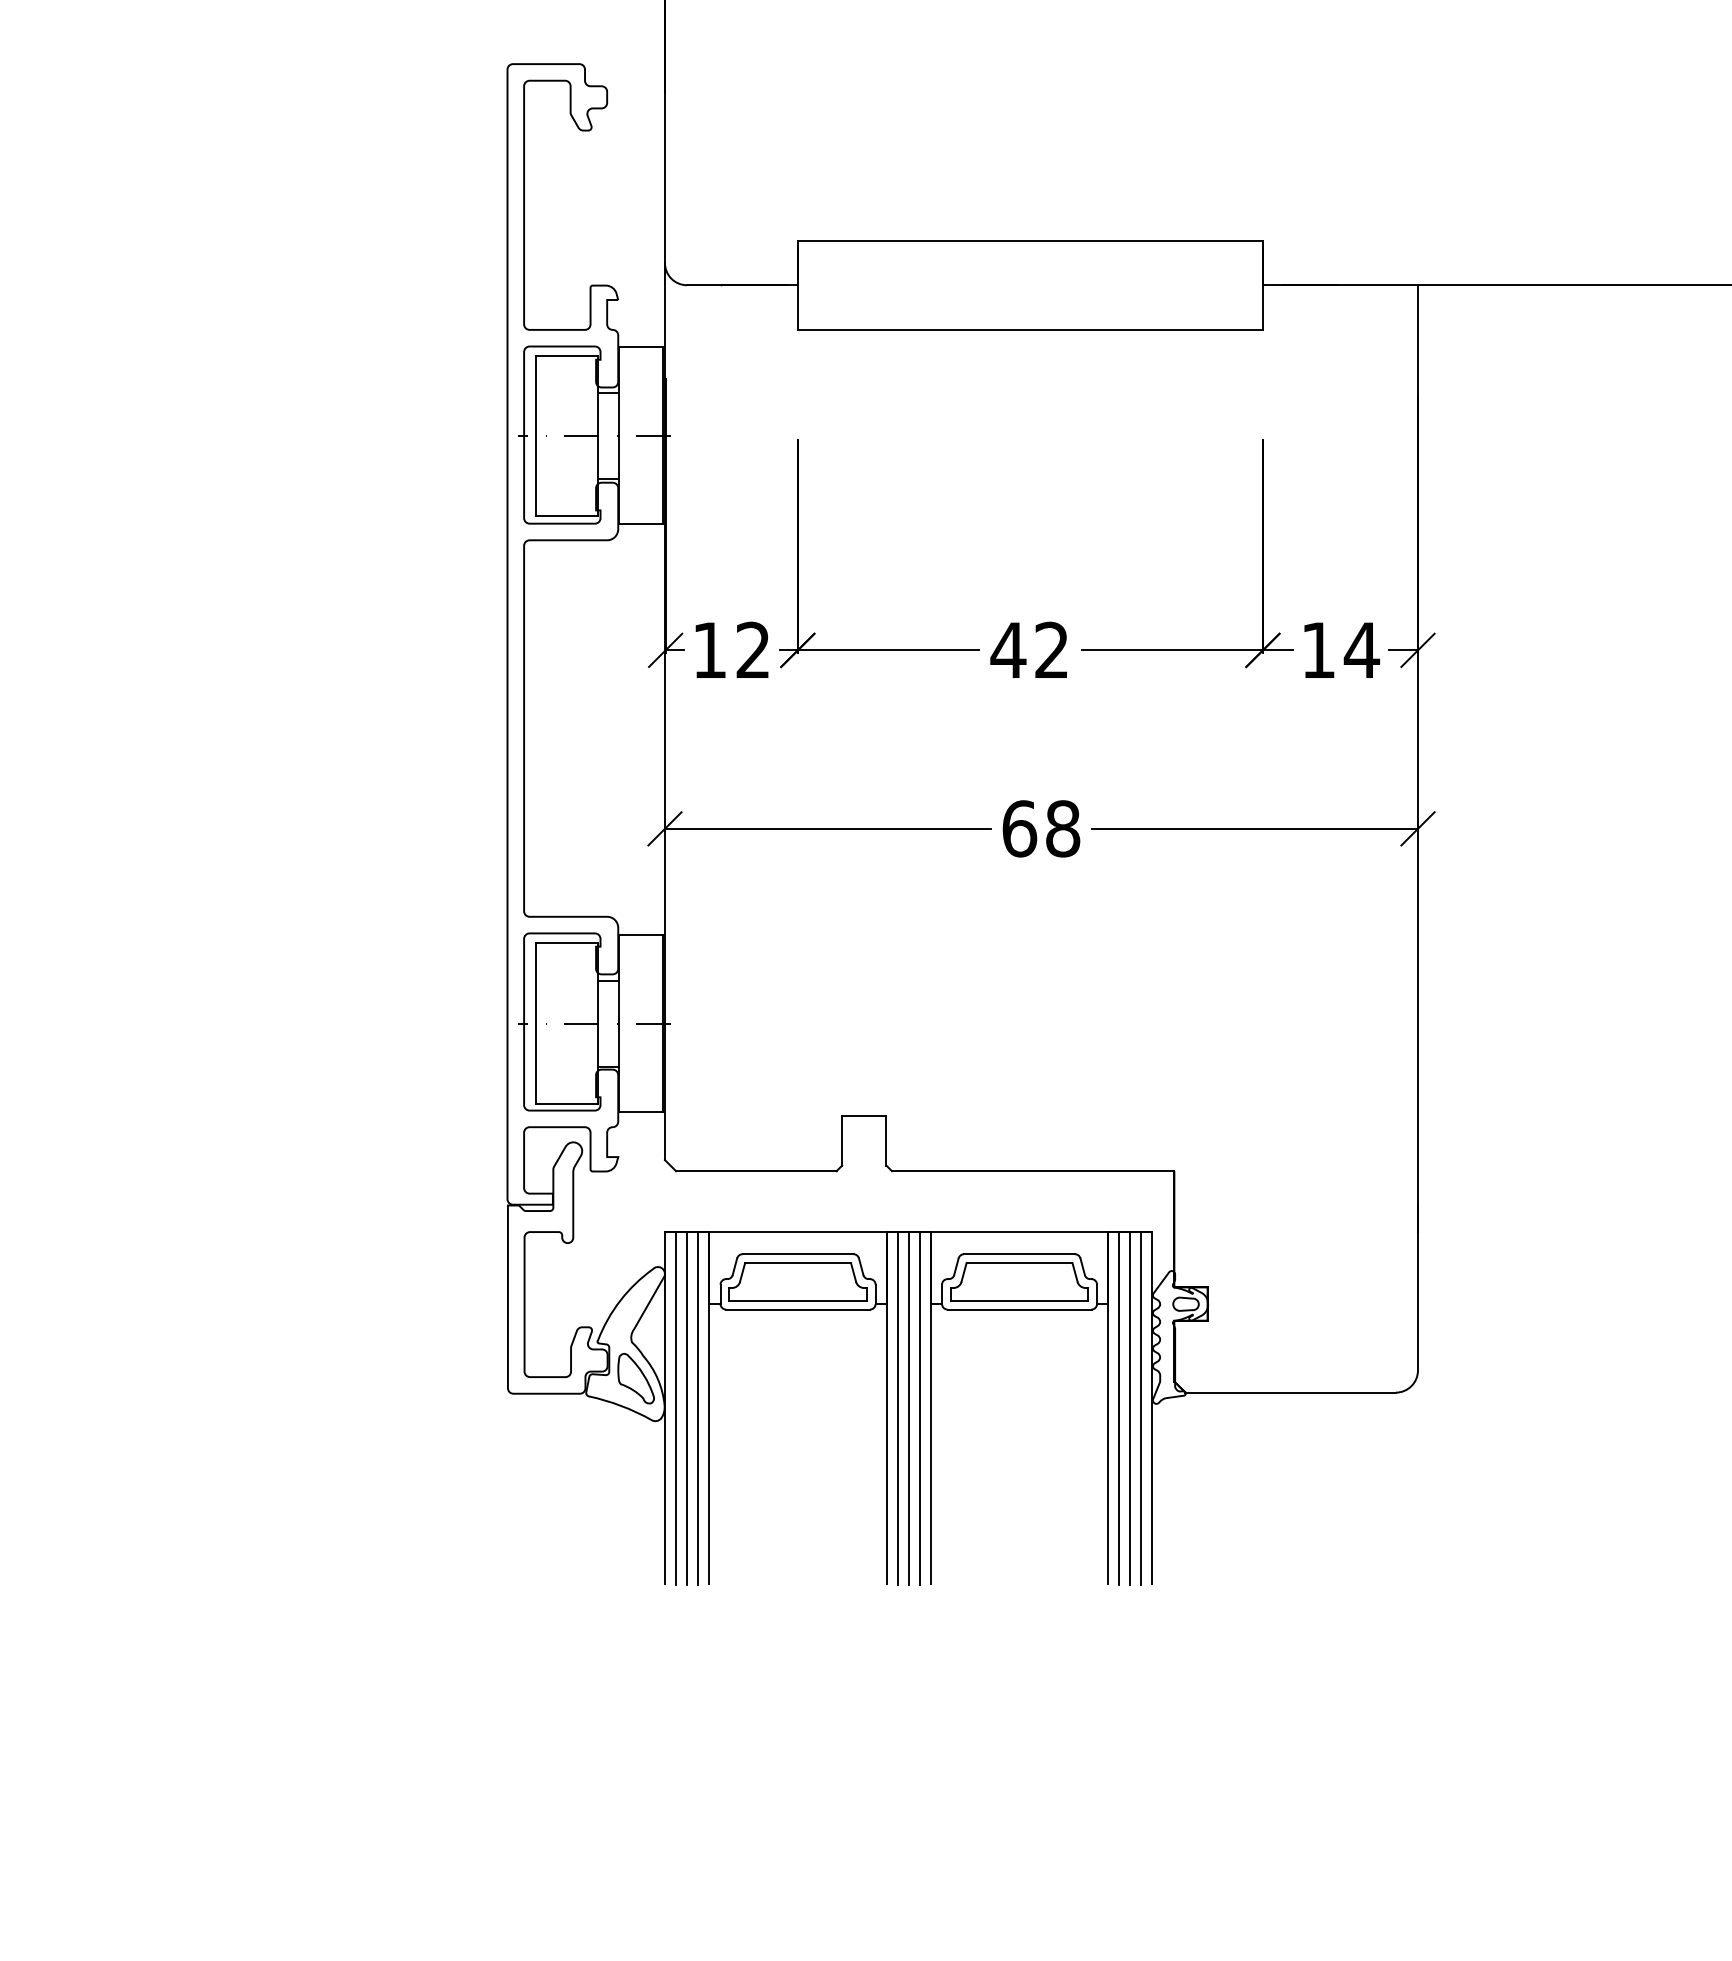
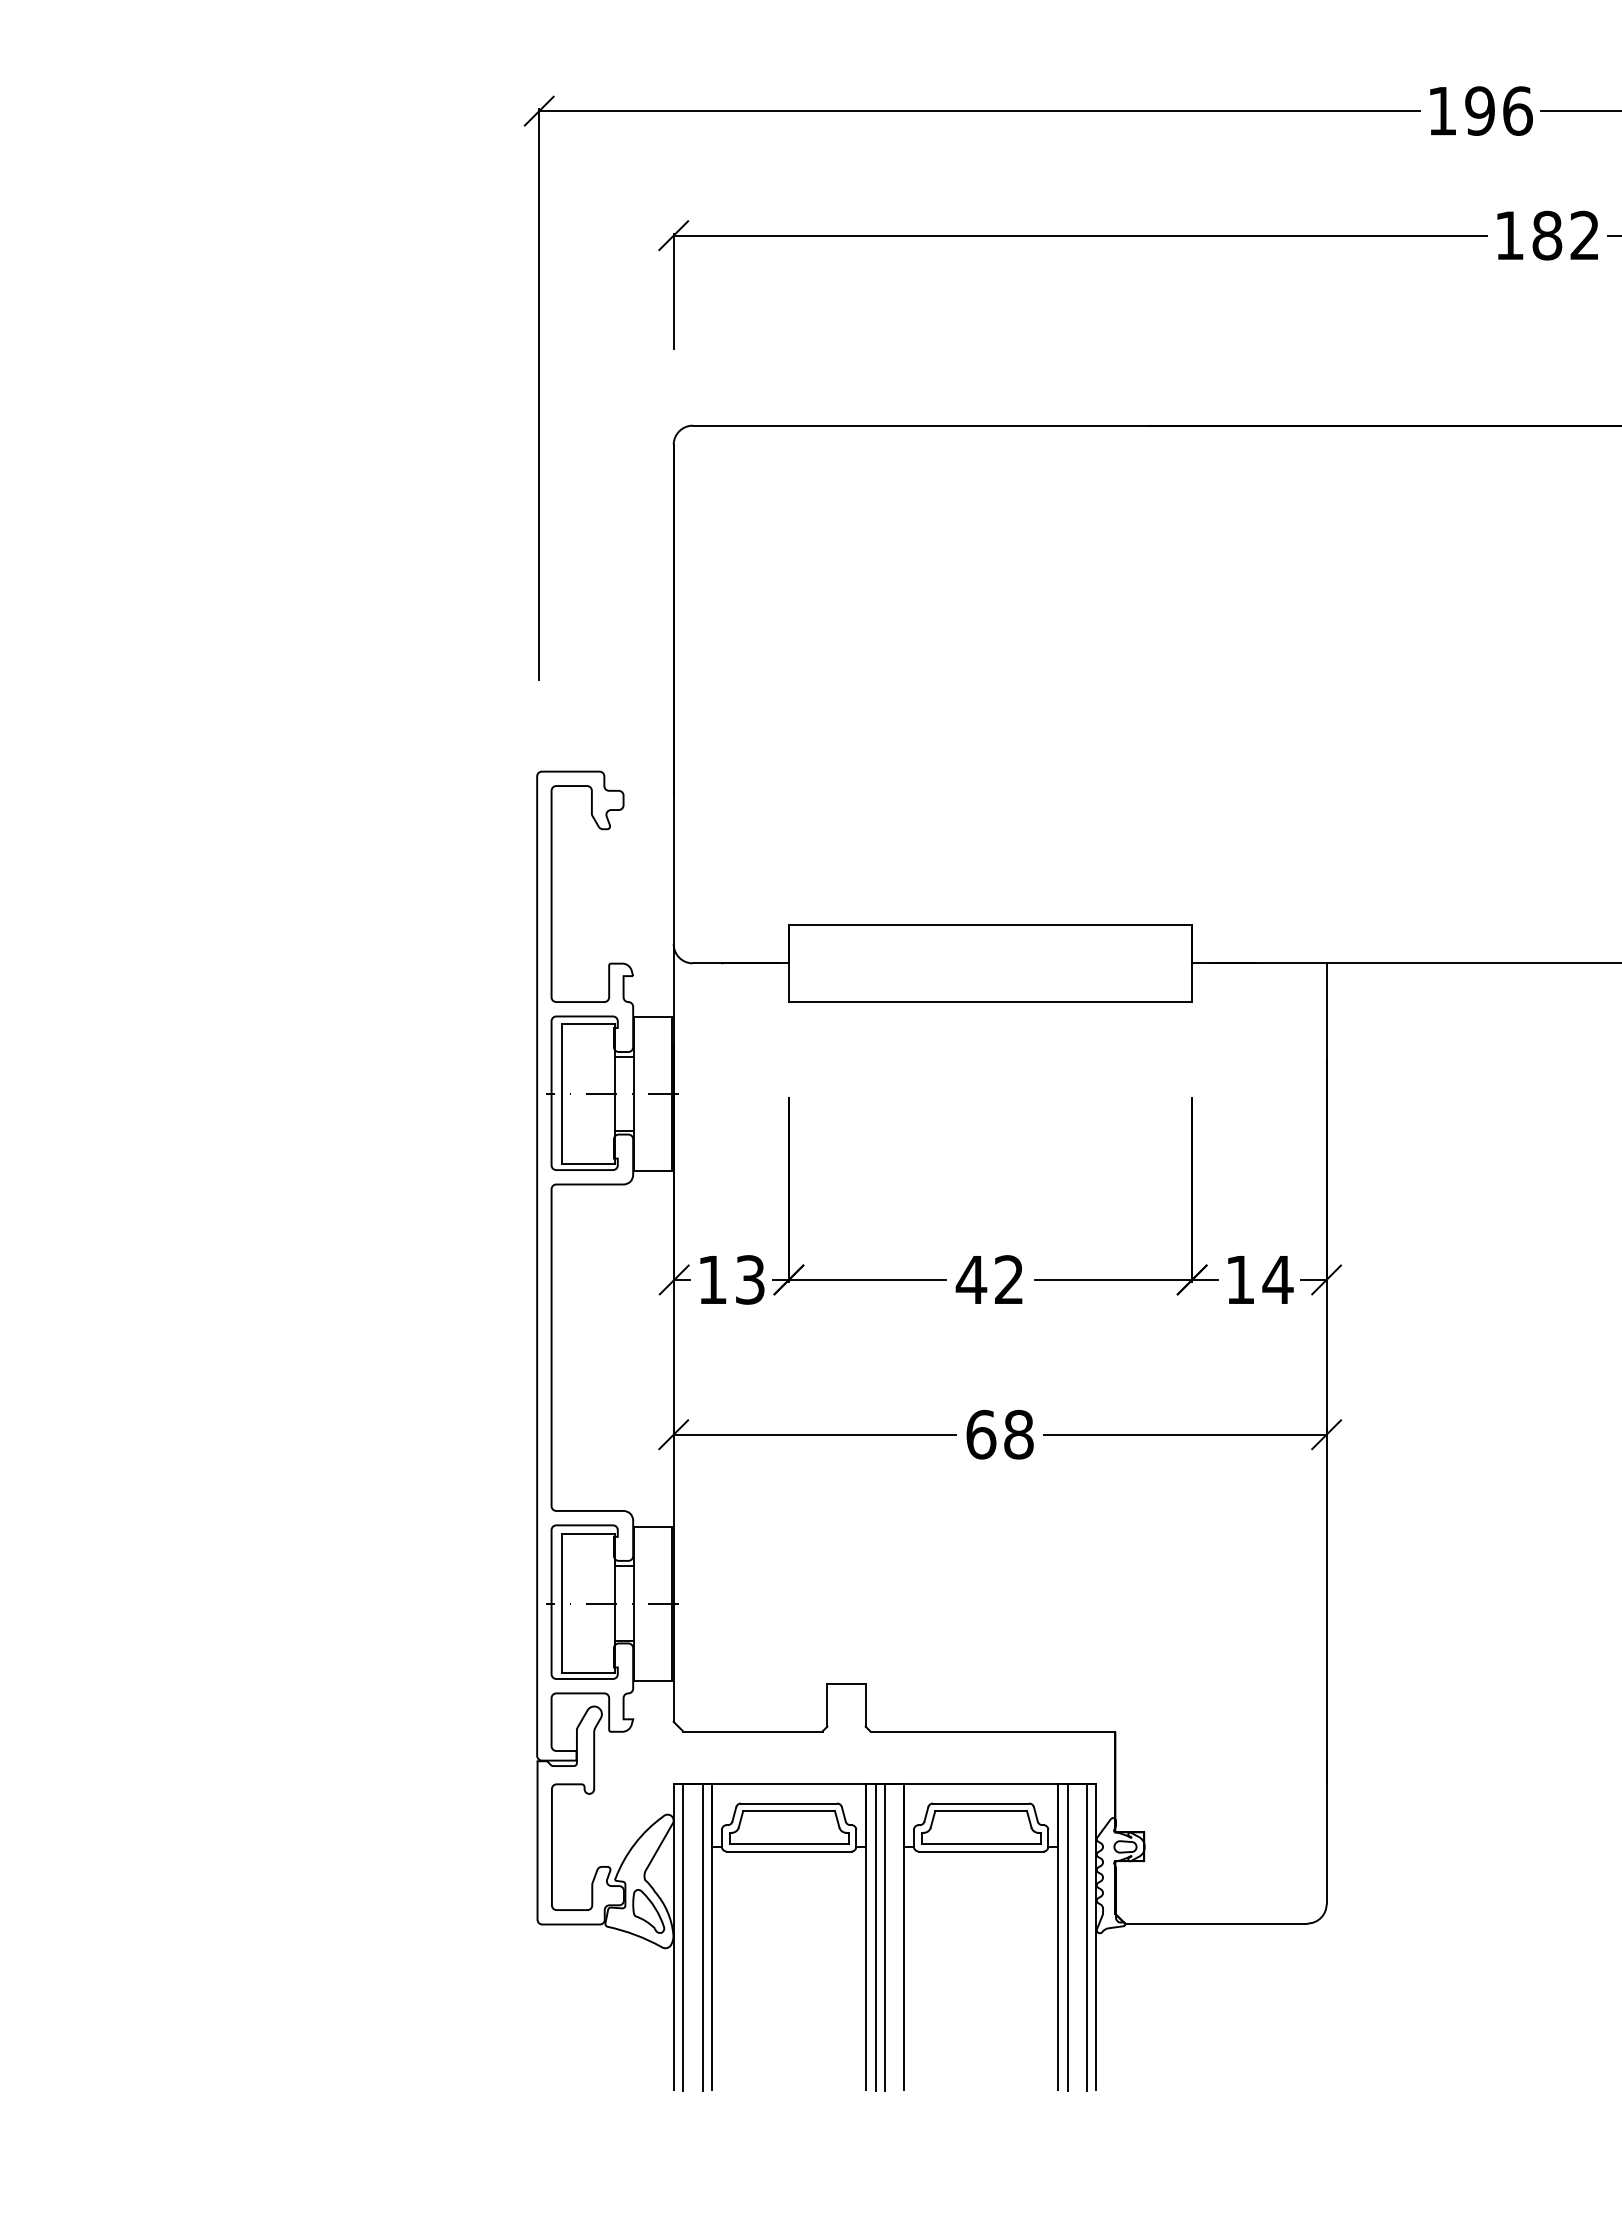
text: (753, 649) -> (750, 1279), 12 -> 13
line: (687, 1408) -> (693, 1937), removed
line: (919, 1408) -> (894, 1937), removed
line: (1130, 1408) -> (1077, 1937), removed

